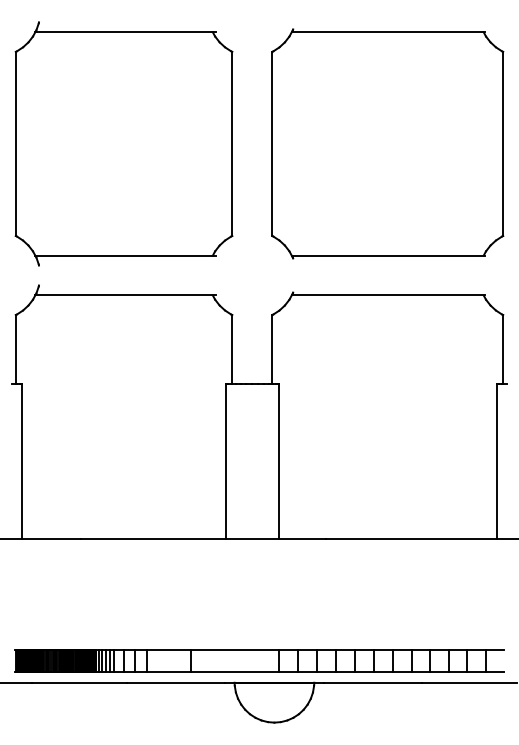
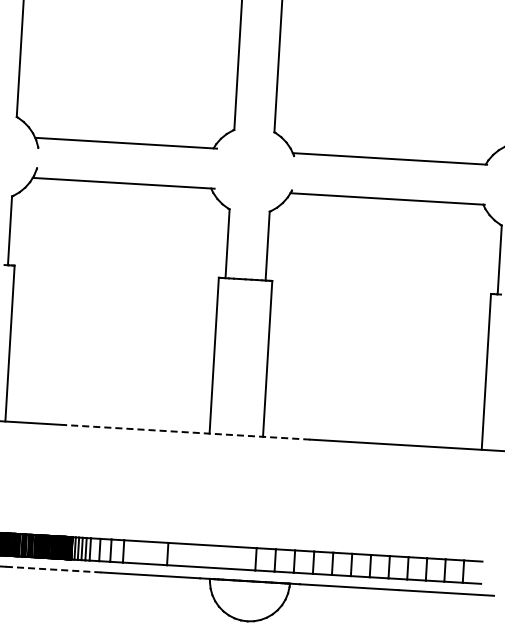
line: (202, 538) -> (186, 432), solid -> dashed
line: (79, 682) -> (54, 569), solid -> dashed

